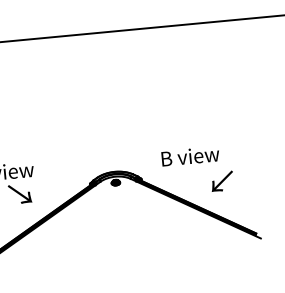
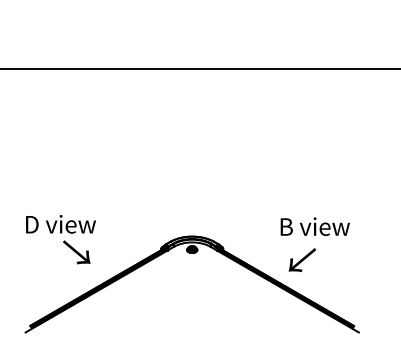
text: (189, 156) -> (314, 226), moved
text: (221, 181) -> (301, 260), moved

